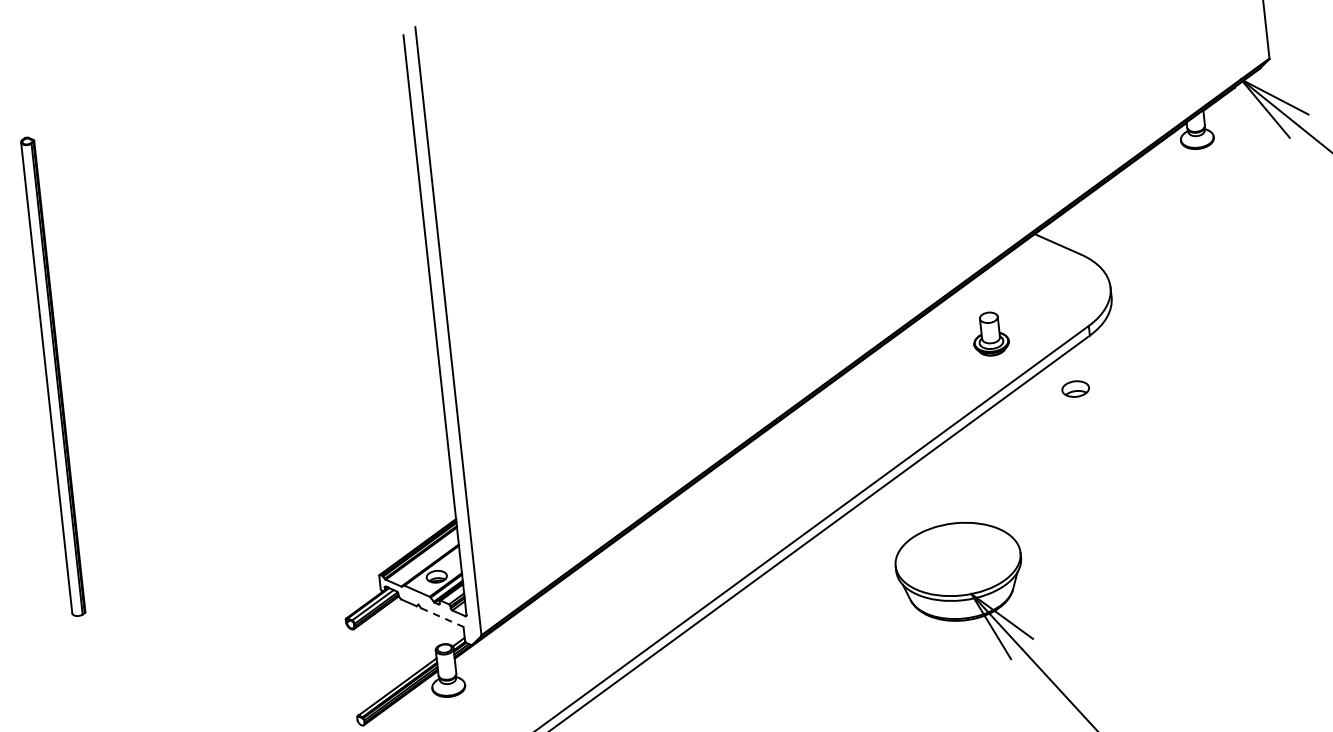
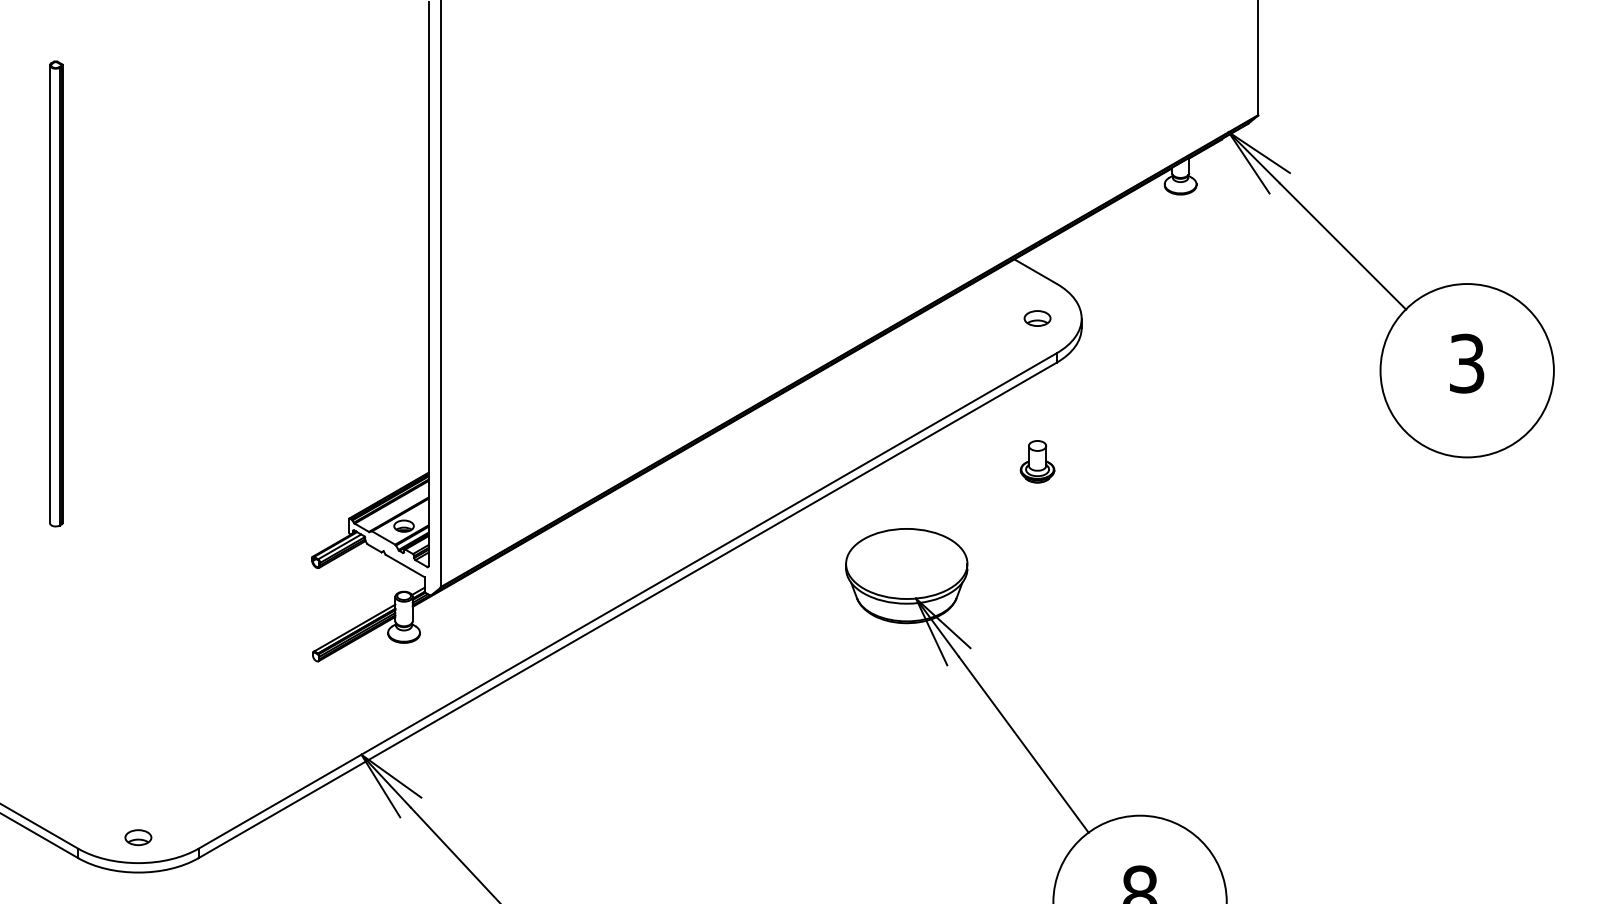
part: (990, 333) -> (1037, 461), moved
part: (1075, 389) -> (1037, 318), moved
line: (442, 618) -> (405, 566), dashed -> solid

